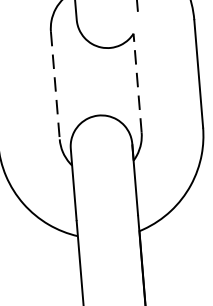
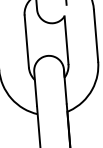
line: (137, 83) -> (66, 40), dashed -> solid
line: (54, 85) -> (26, 41), dashed -> solid

